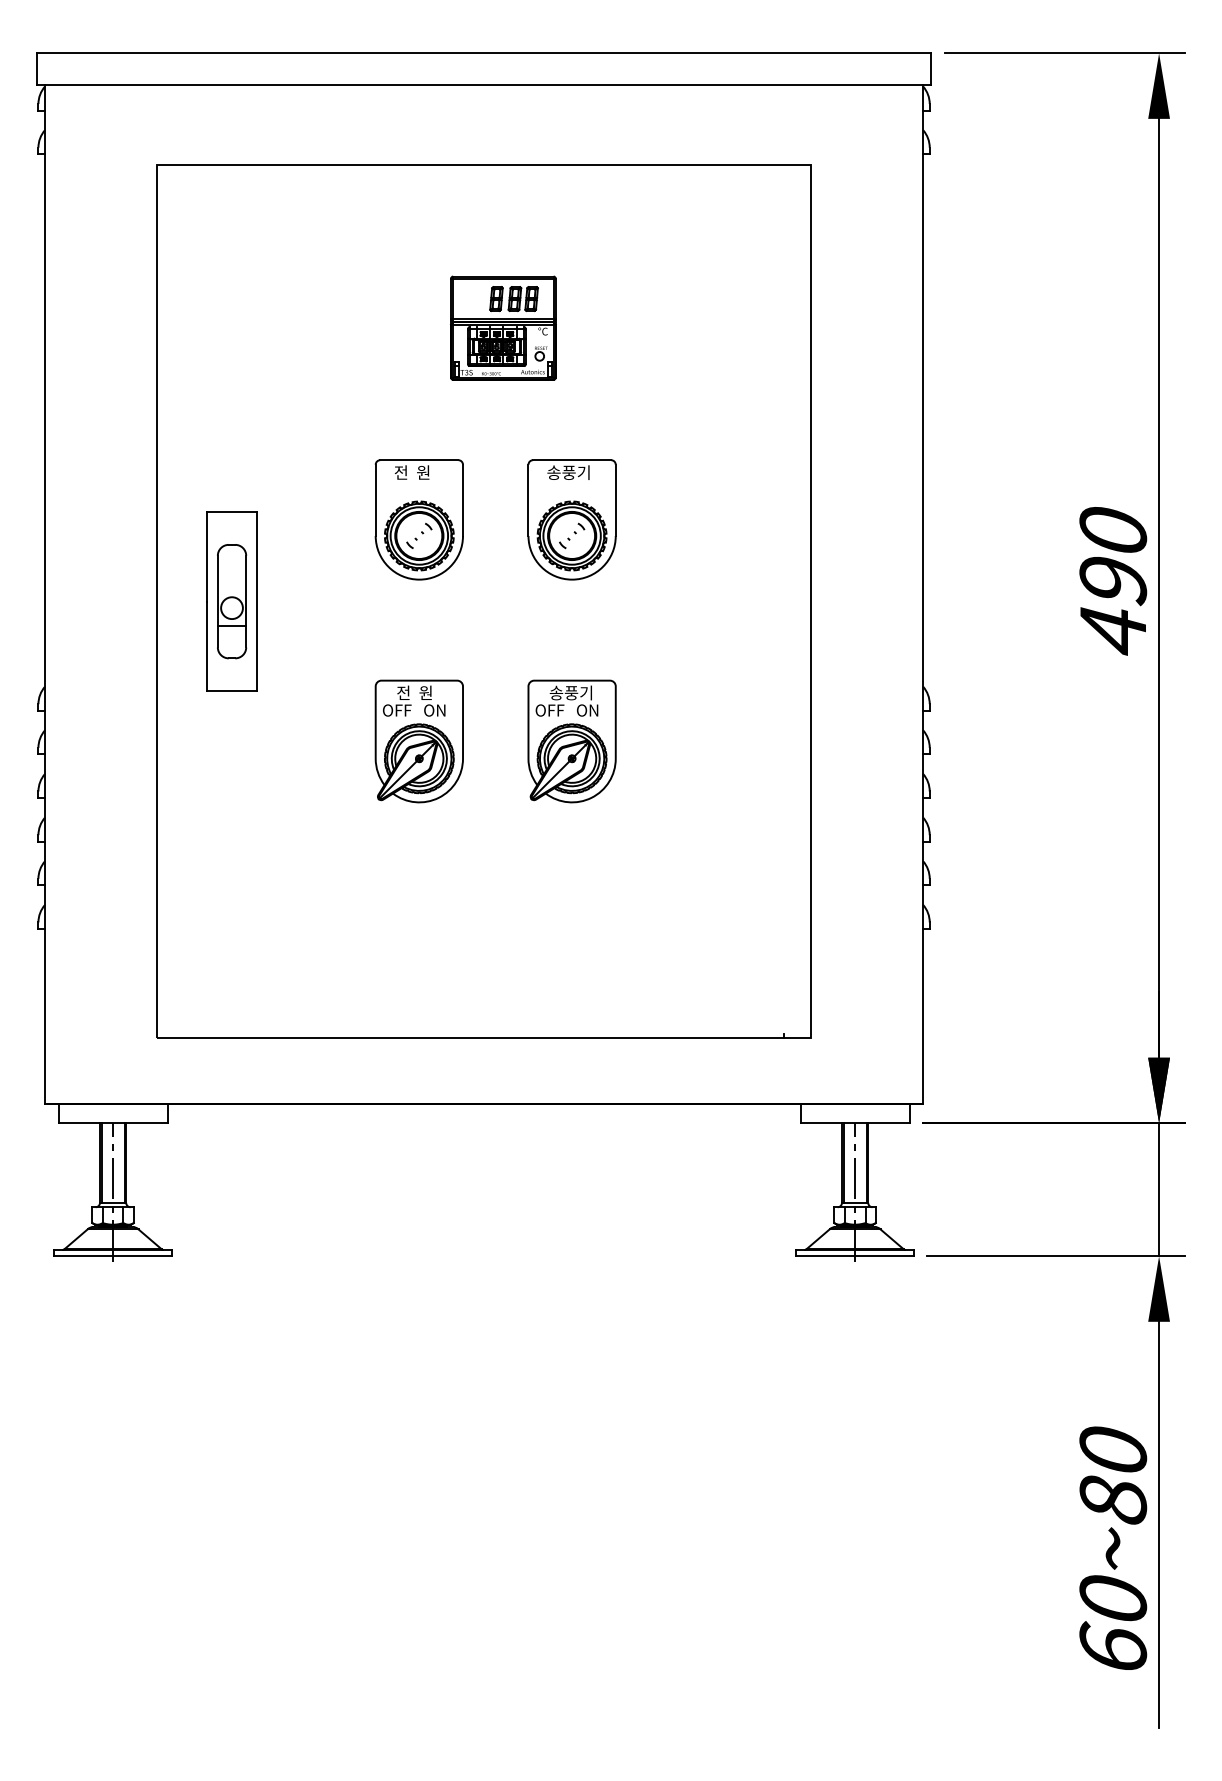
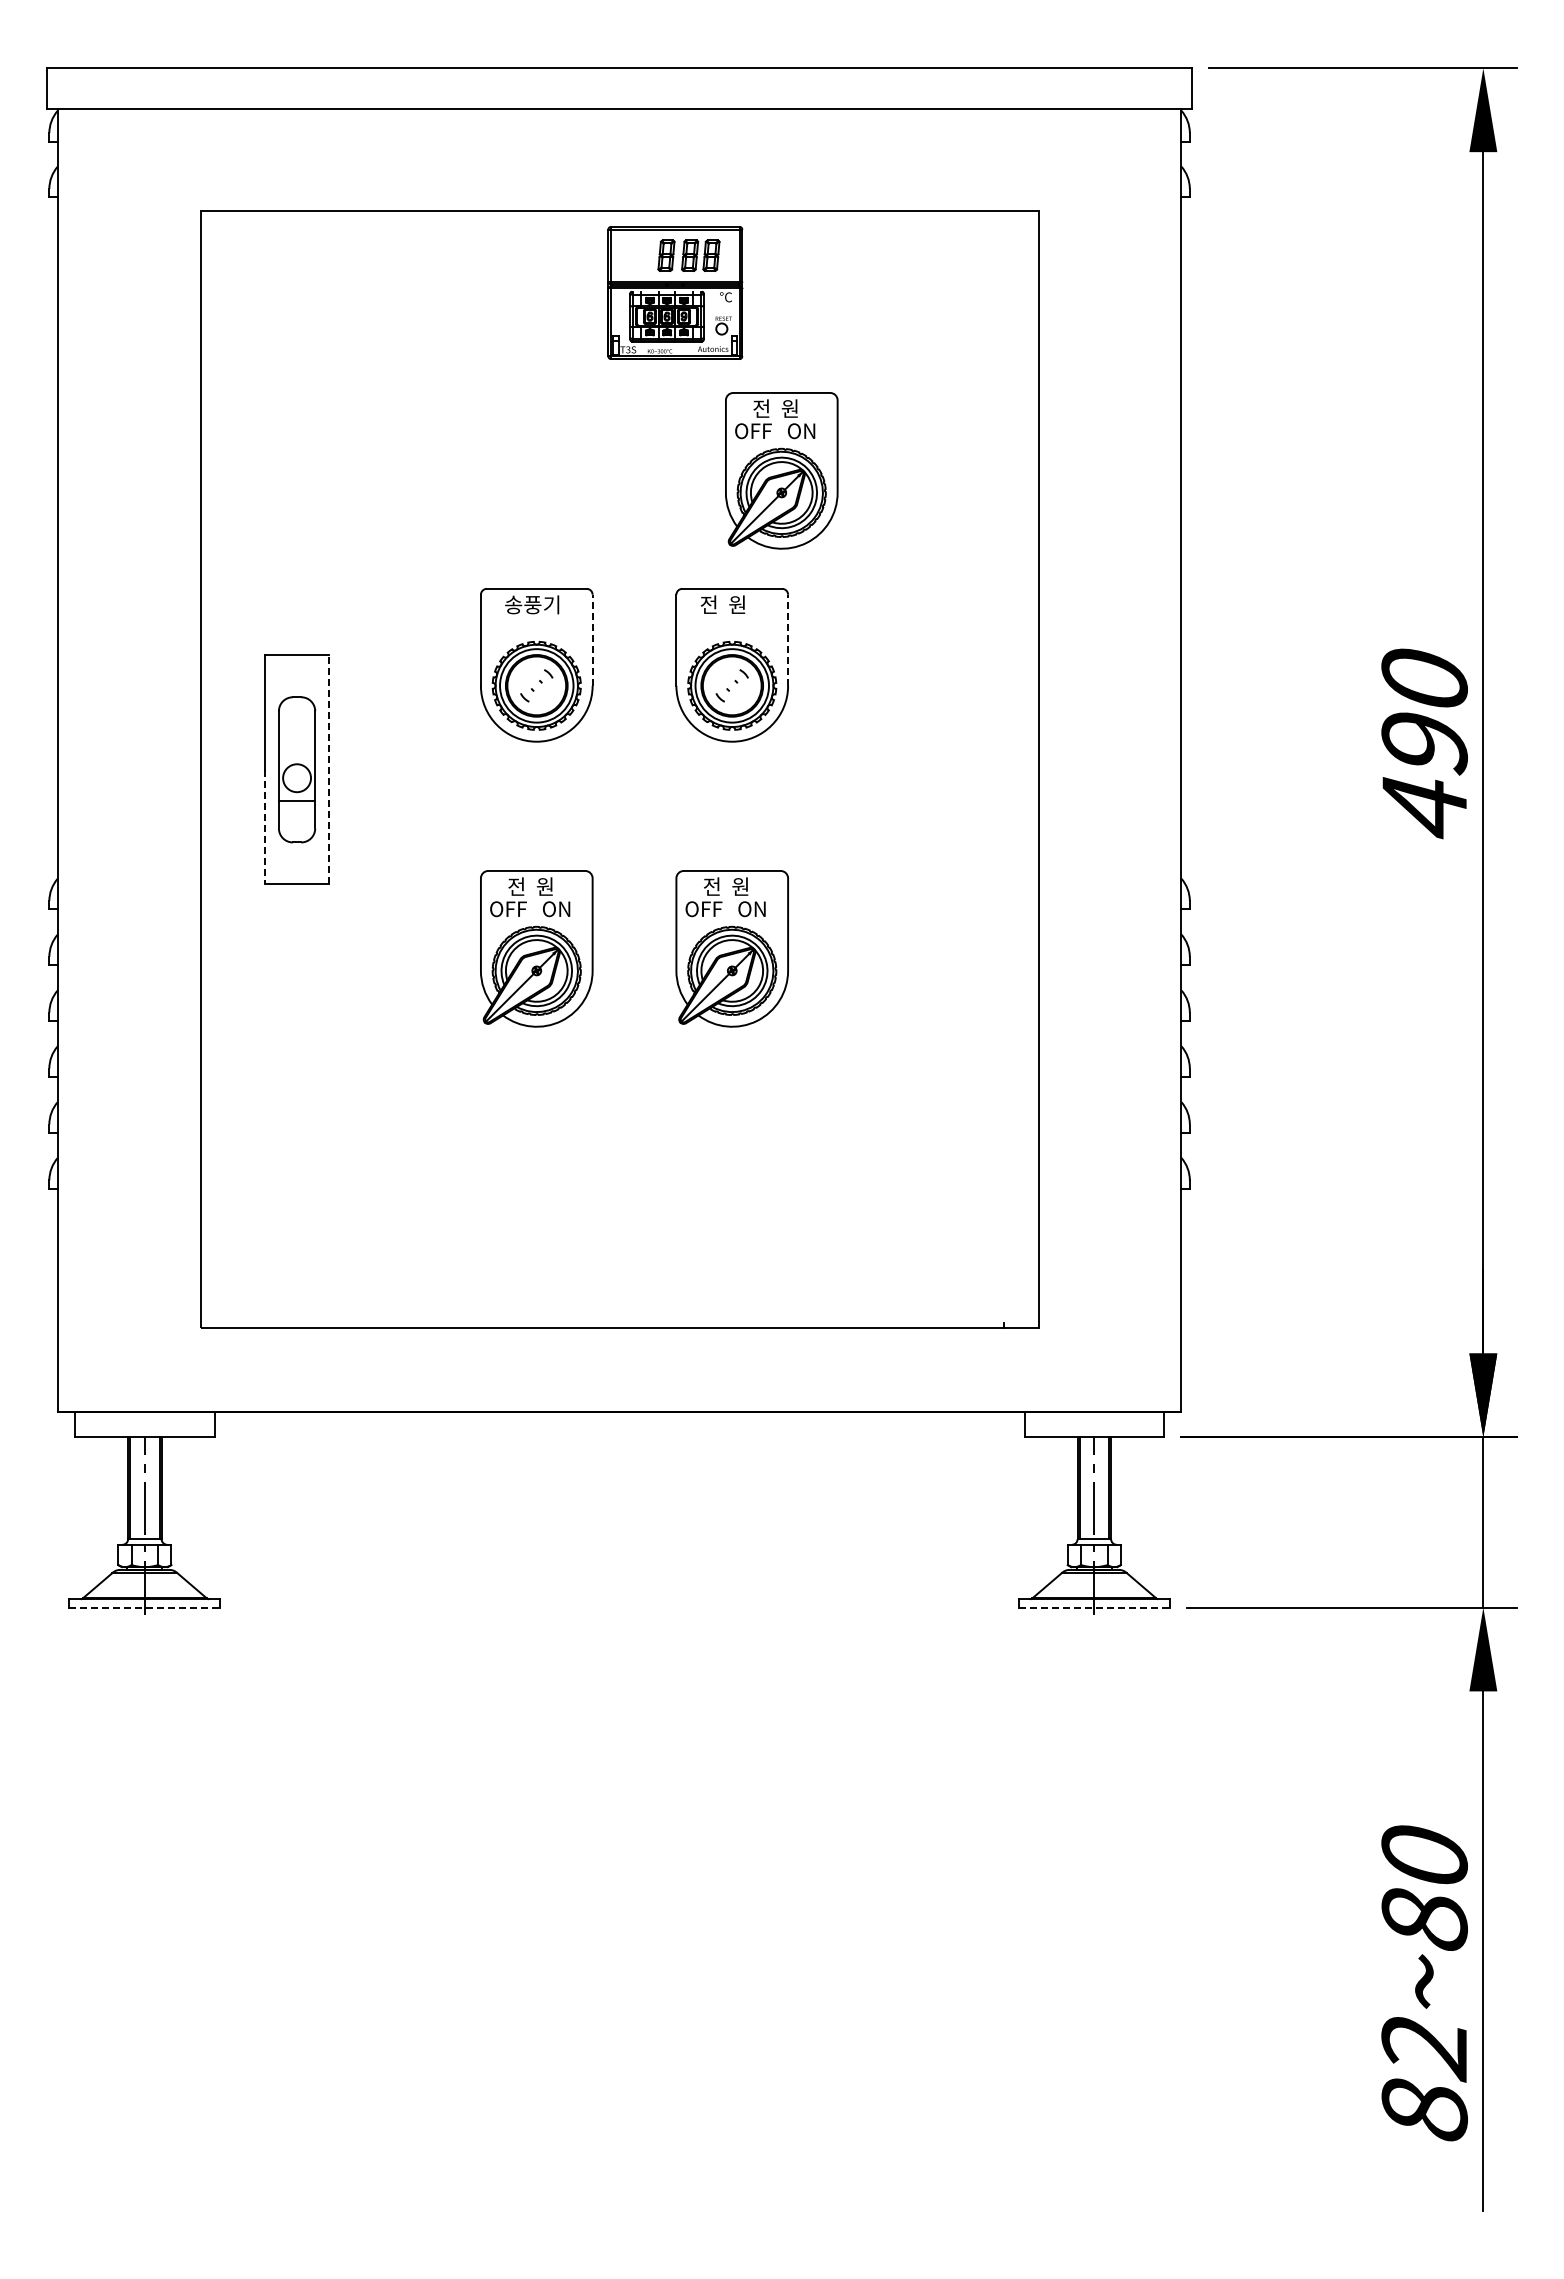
part: (503, 327) -> (675, 292), moved
part: (610, 367) -> (781, 470), added
text: (416, 472) -> (532, 604), 전  원 -> 송풍기
text: (568, 472) -> (727, 604), 송풍기 -> 전  원
line: (462, 500) -> (592, 640), solid -> dashed
line: (616, 500) -> (788, 640), solid -> dashed
line: (257, 601) -> (329, 769), solid -> dashed
line: (206, 646) -> (264, 827), solid -> dashed
text: (570, 692) -> (730, 886), 송풍기 -> 전  원
line: (113, 1256) -> (145, 1607), solid -> dashed
line: (855, 1256) -> (1094, 1607), solid -> dashed
text: (1113, 1624) -> (1424, 2078), 60~80 -> 82~80

